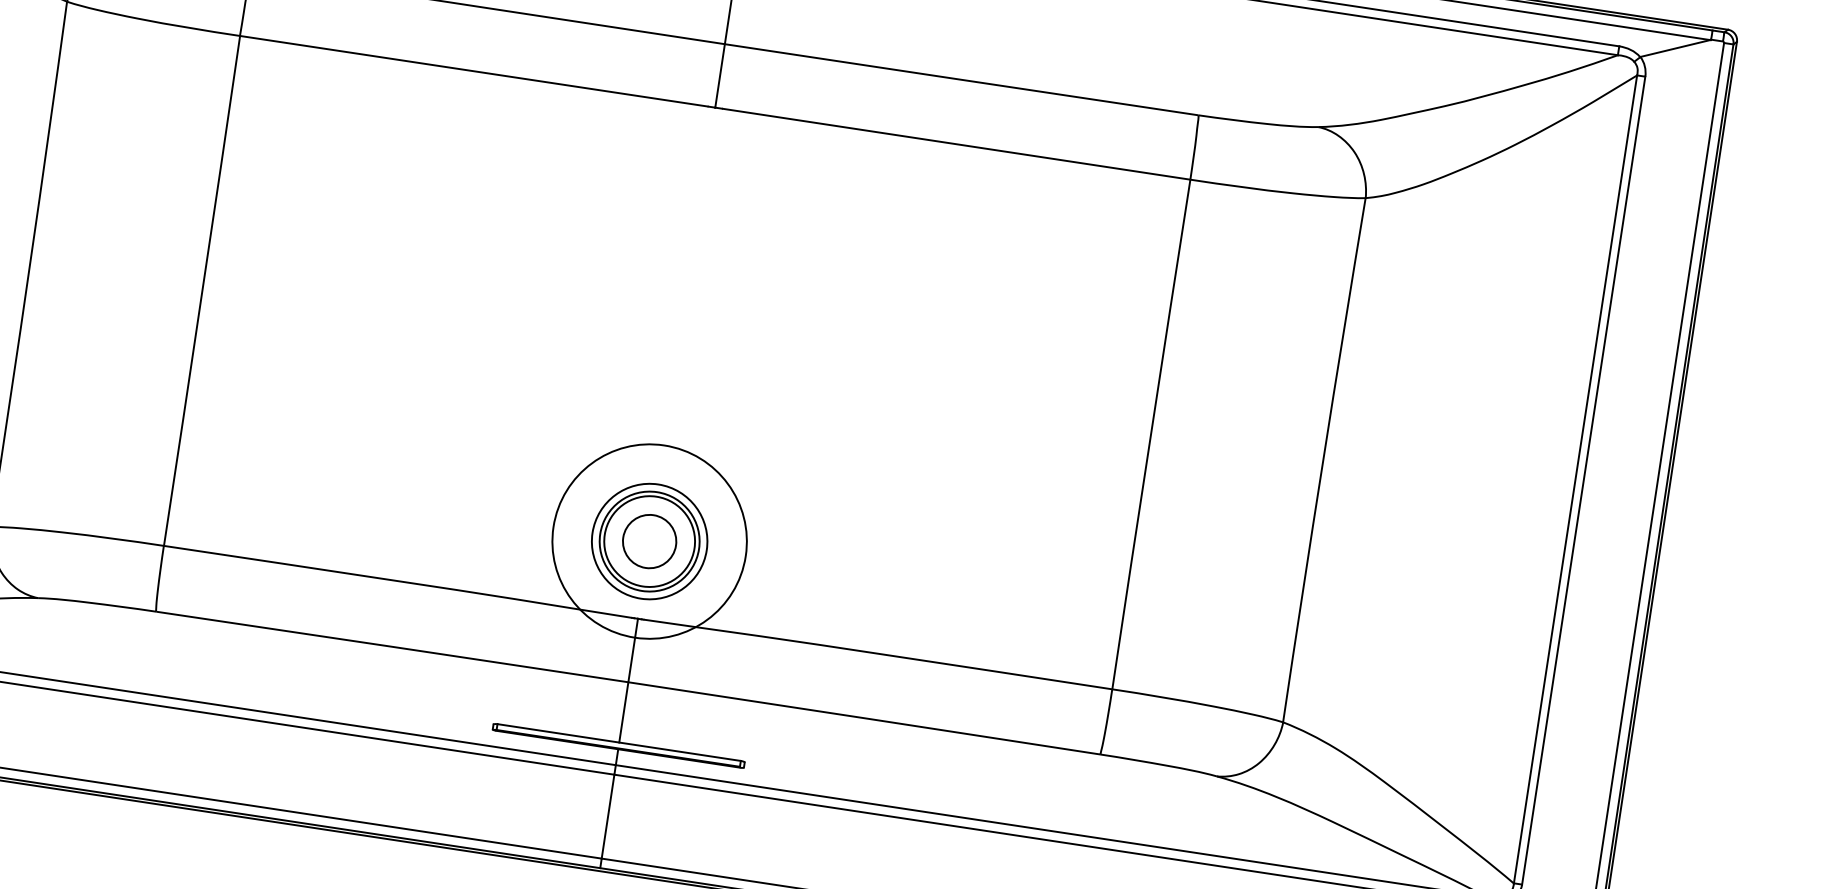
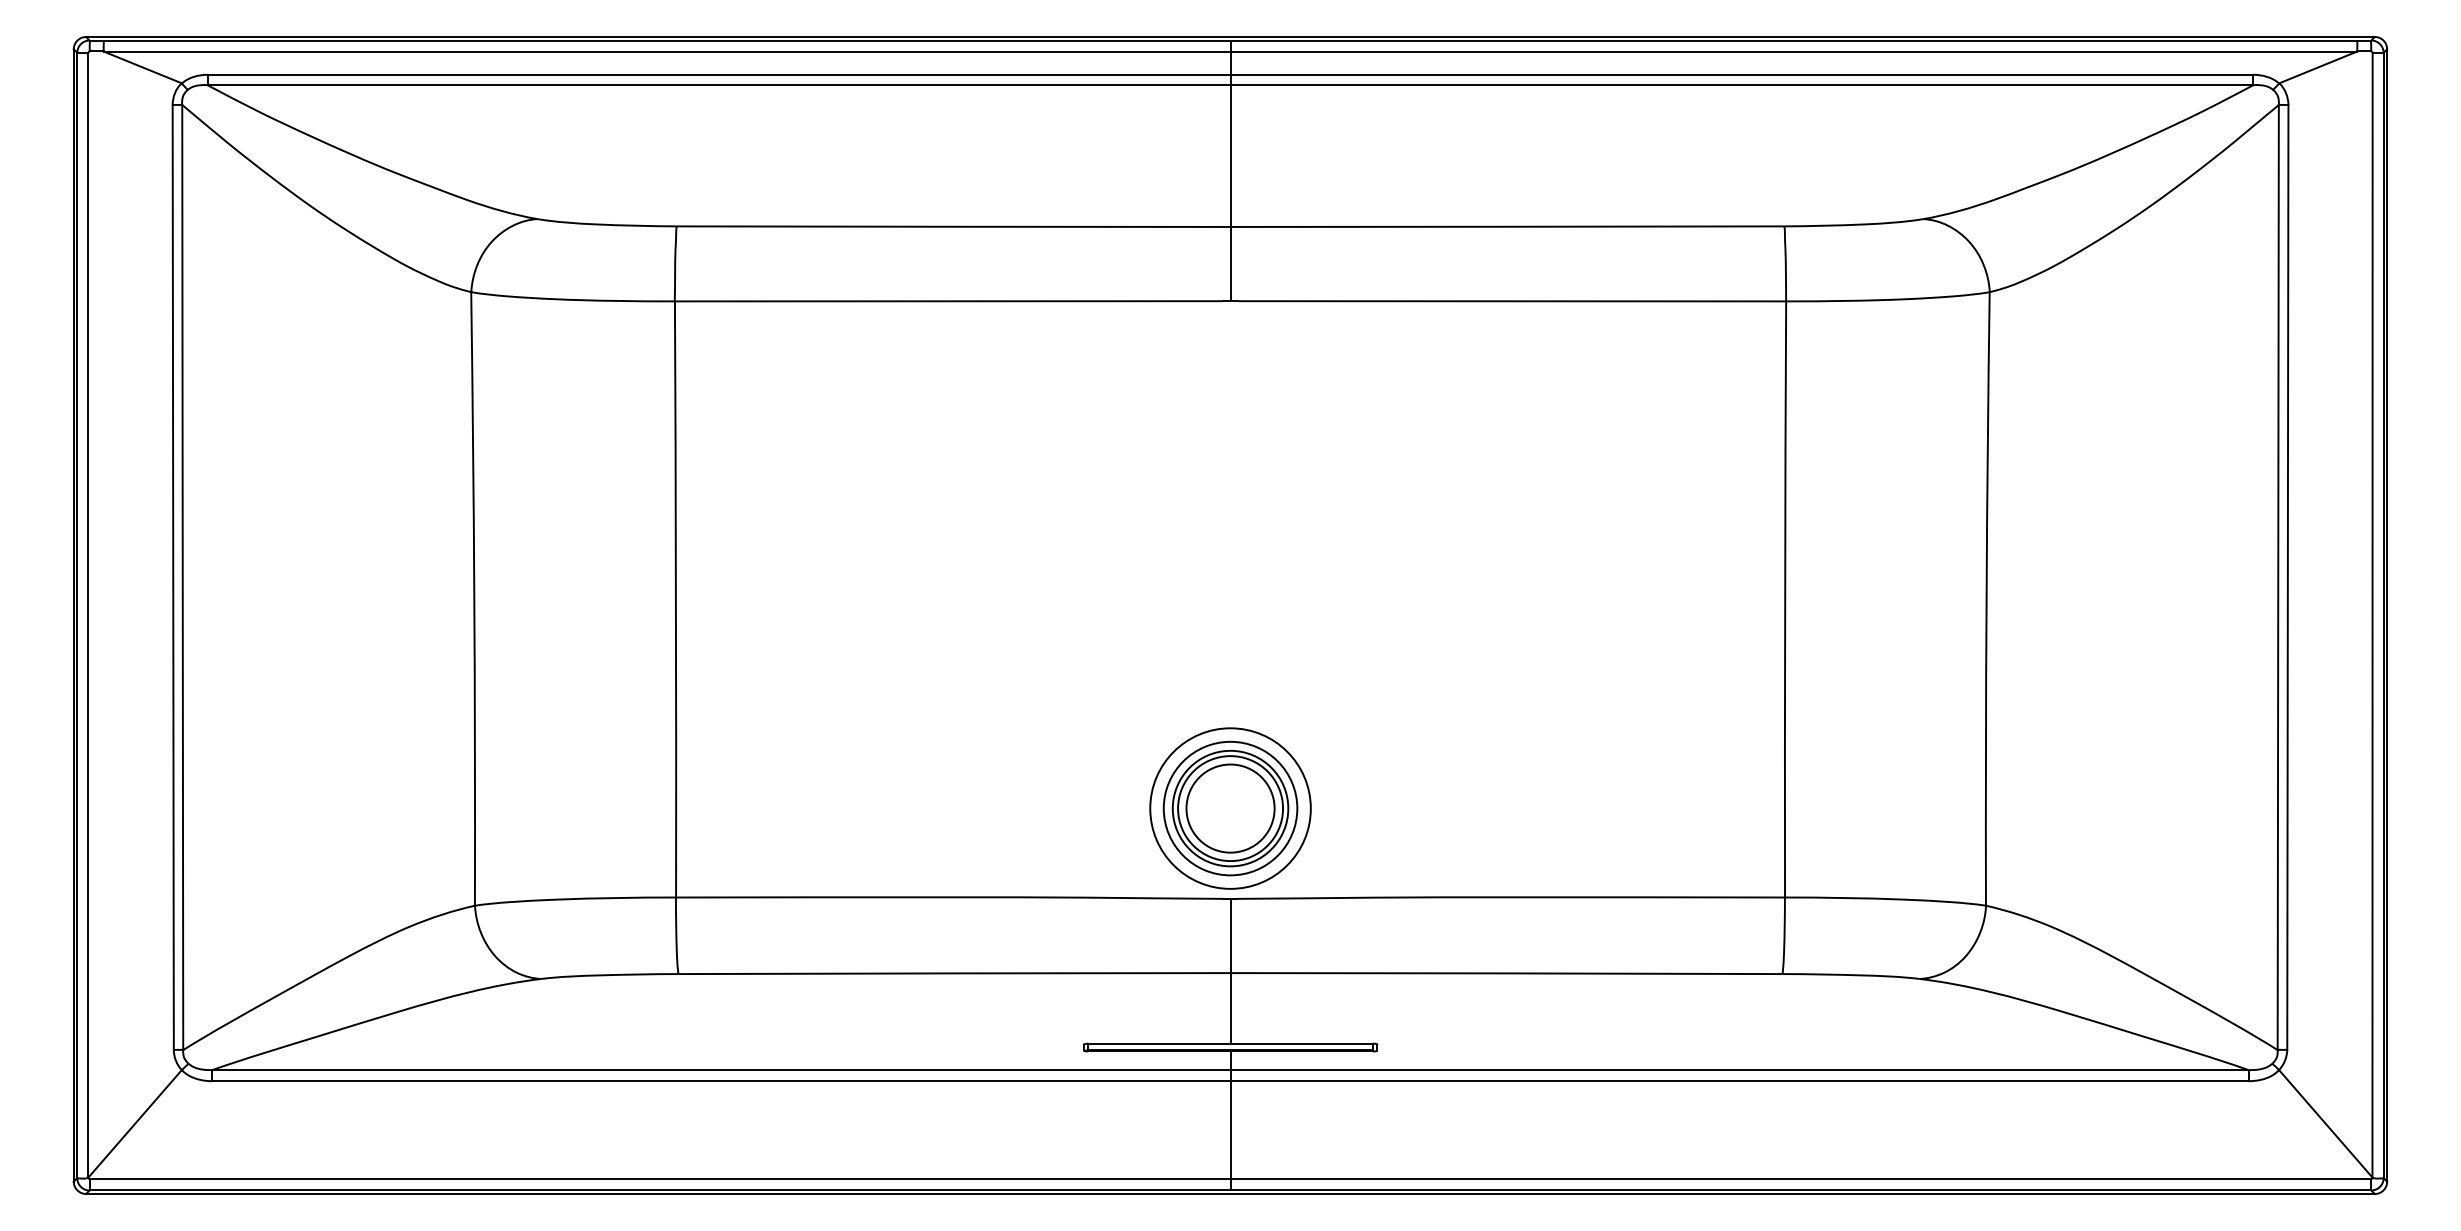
circle: (649, 541) -> (1230, 808), size x0.71
circle: (649, 541) -> (1230, 808), size x1.43

